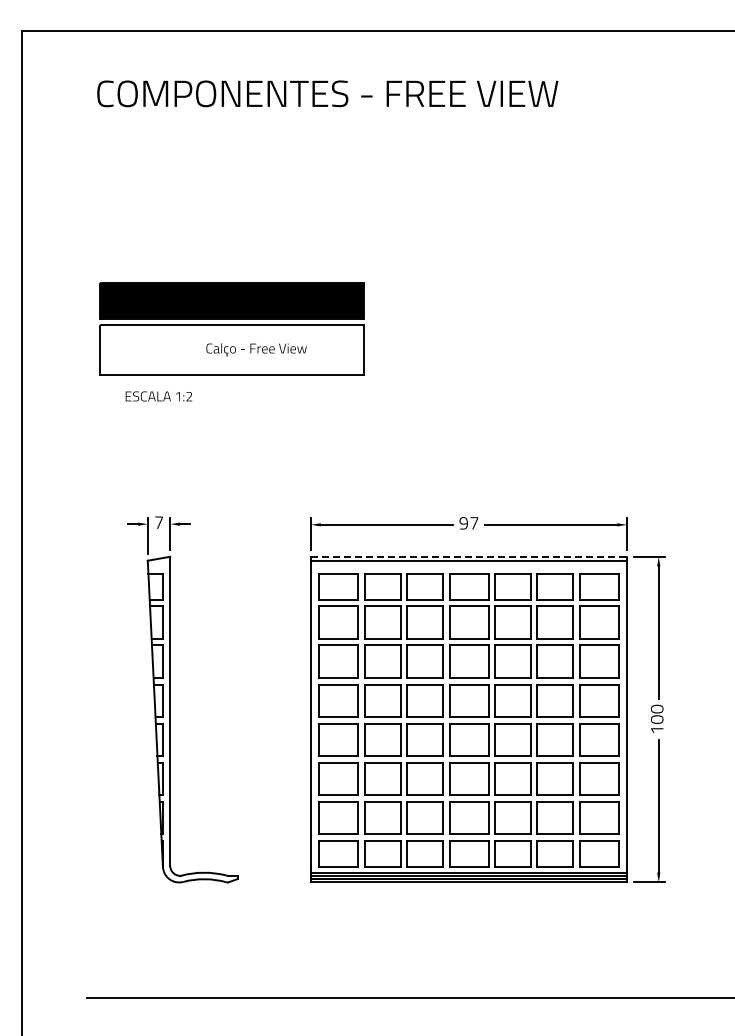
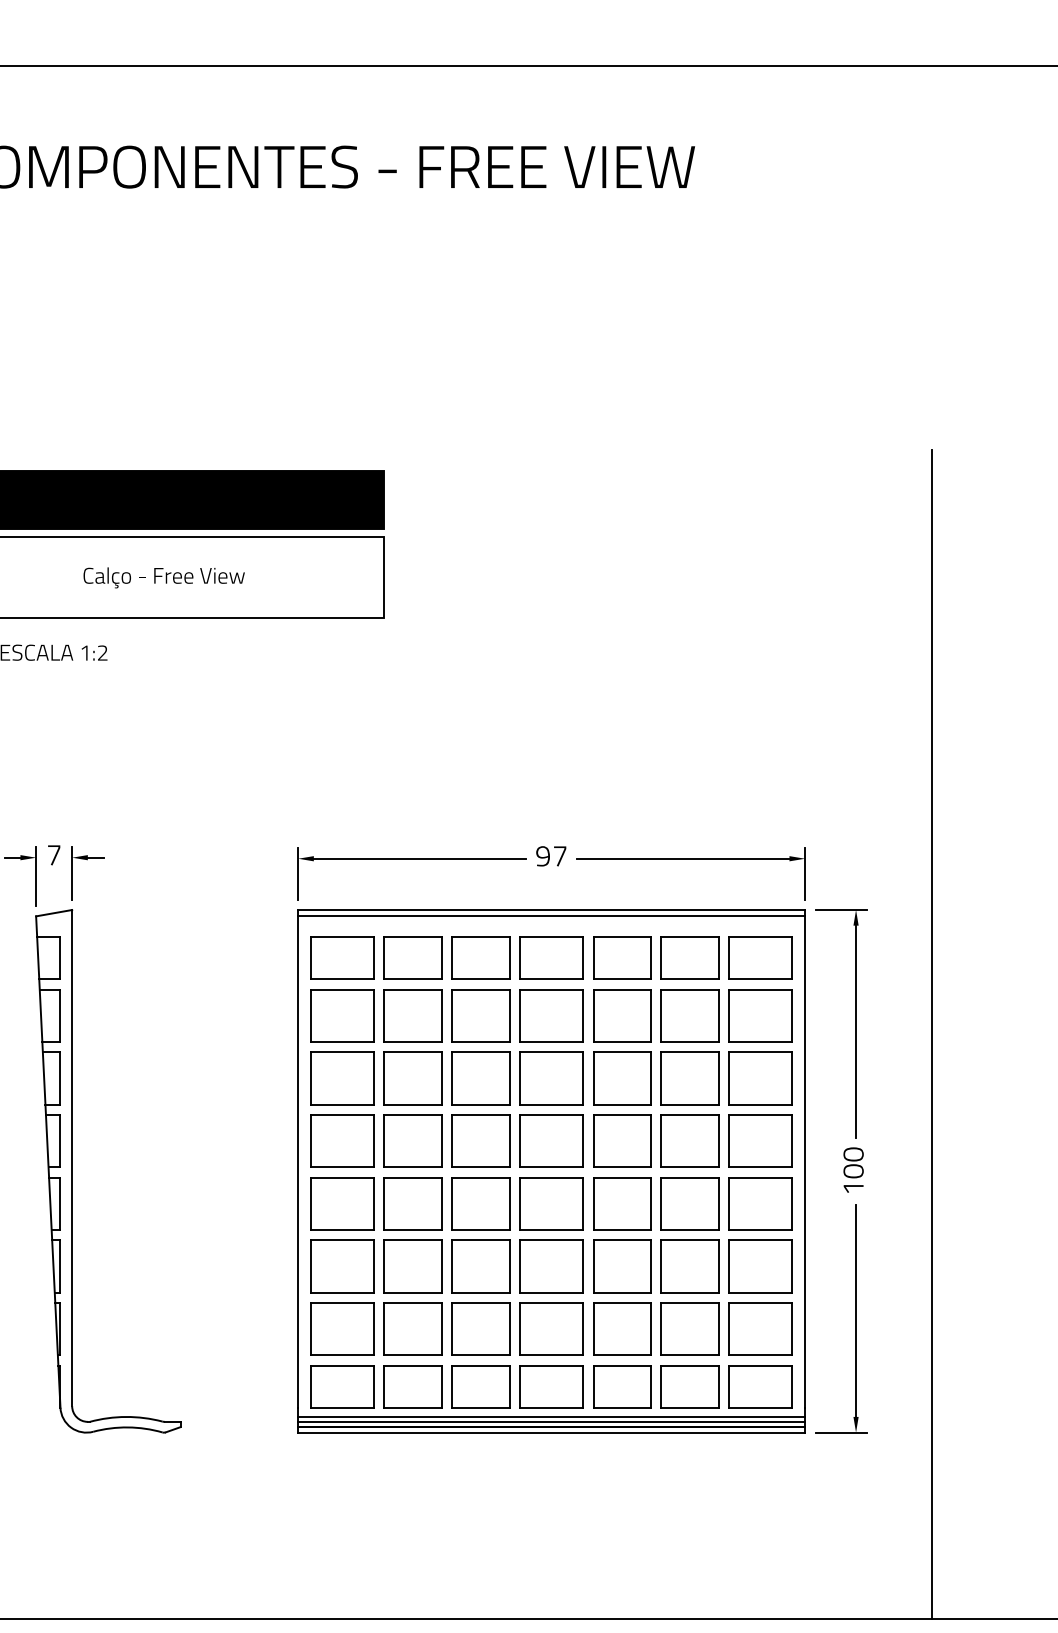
text: (256, 349) -> (164, 577), moved
line: (469, 556) -> (552, 909), dashed -> solid
line: (706, 634) -> (932, 1034), added

